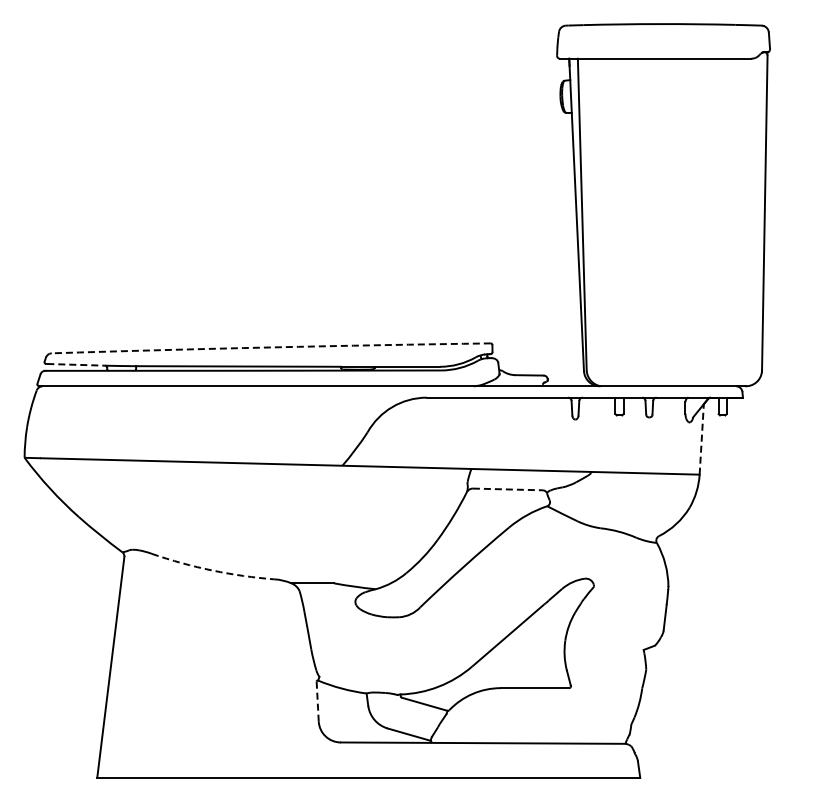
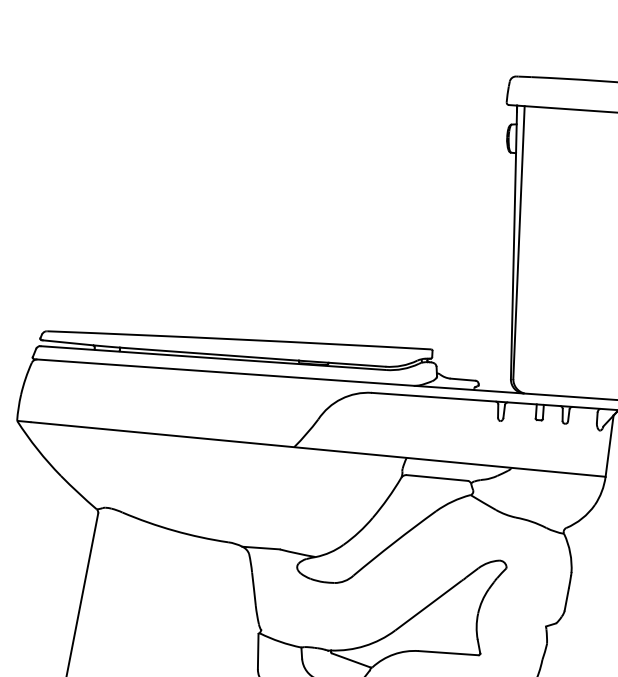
arc: (271, 347) -> (239, 339), dashed -> solid
line: (76, 364) -> (68, 342), dashed -> solid
line: (701, 438) -> (609, 445), dashed -> solid
line: (508, 489) -> (437, 478), dashed -> solid
arc: (212, 570) -> (174, 530), dashed -> solid
line: (317, 701) -> (258, 651), dashed -> solid

